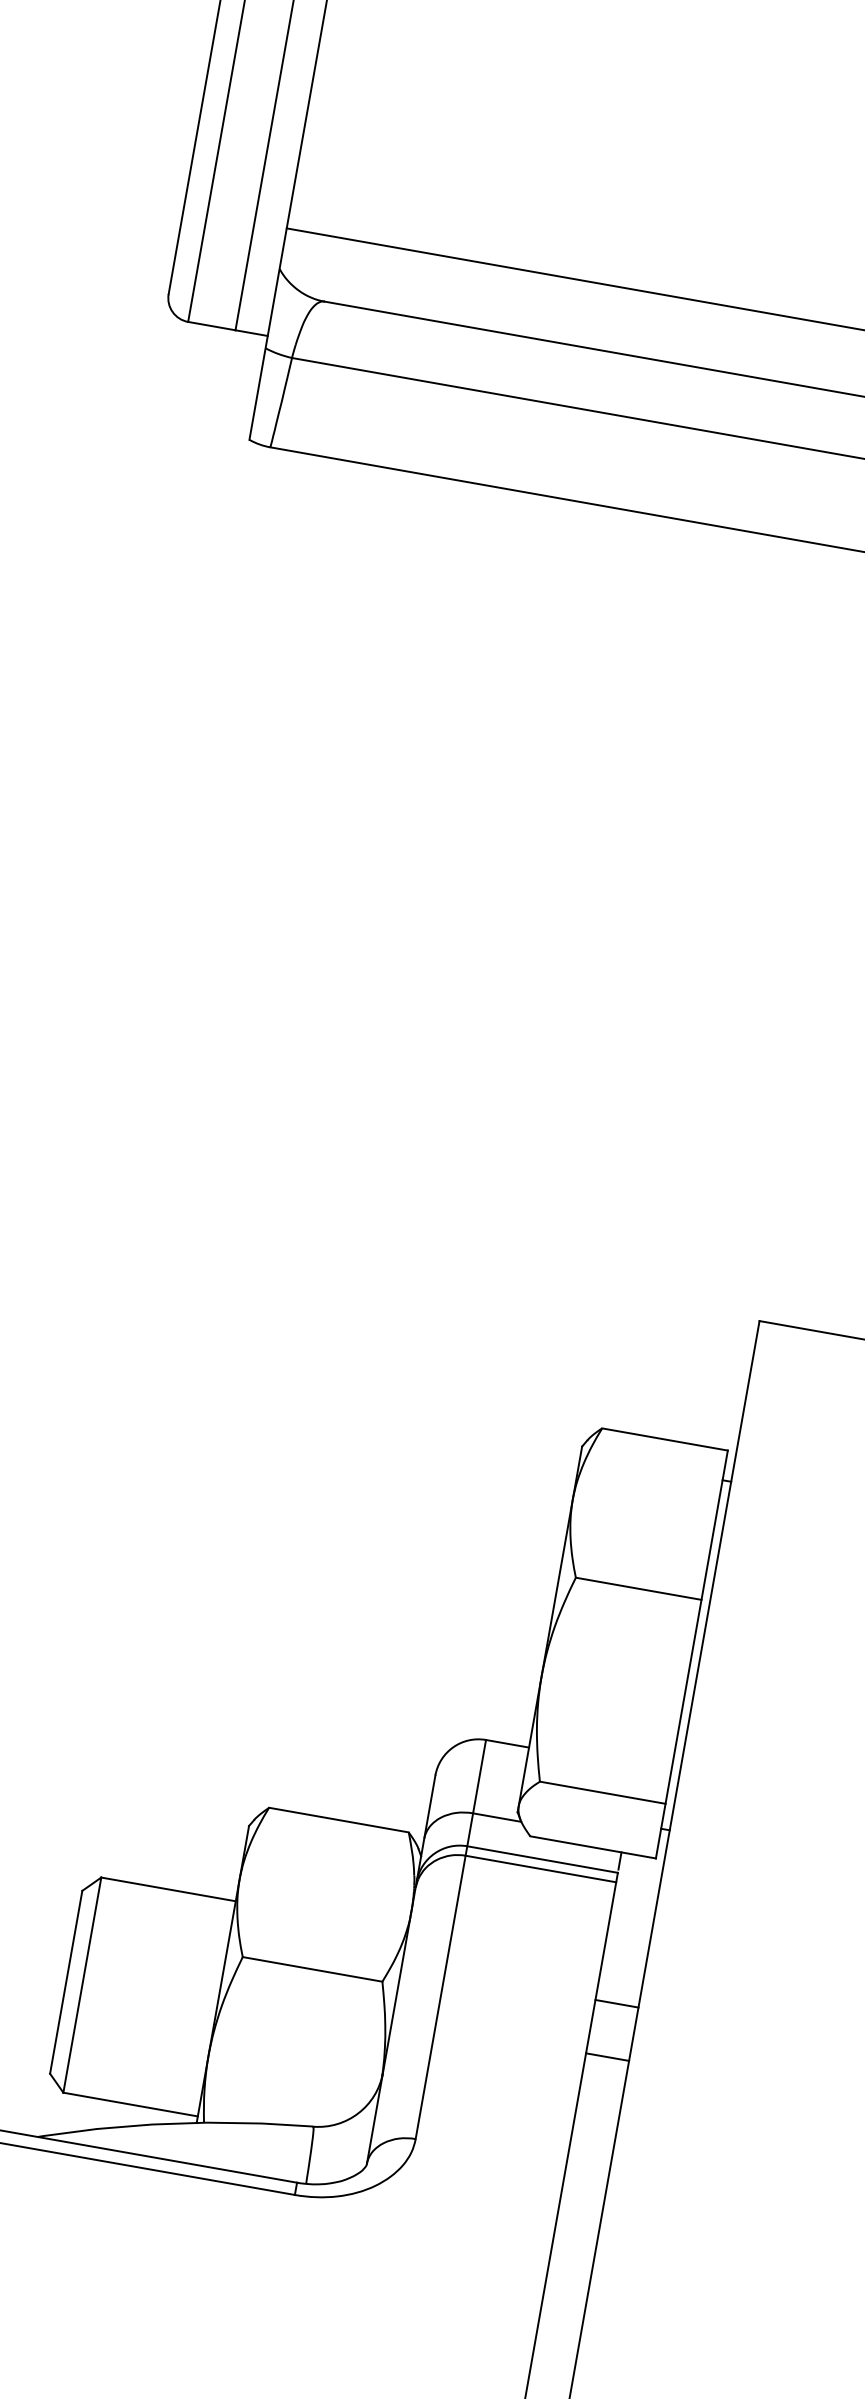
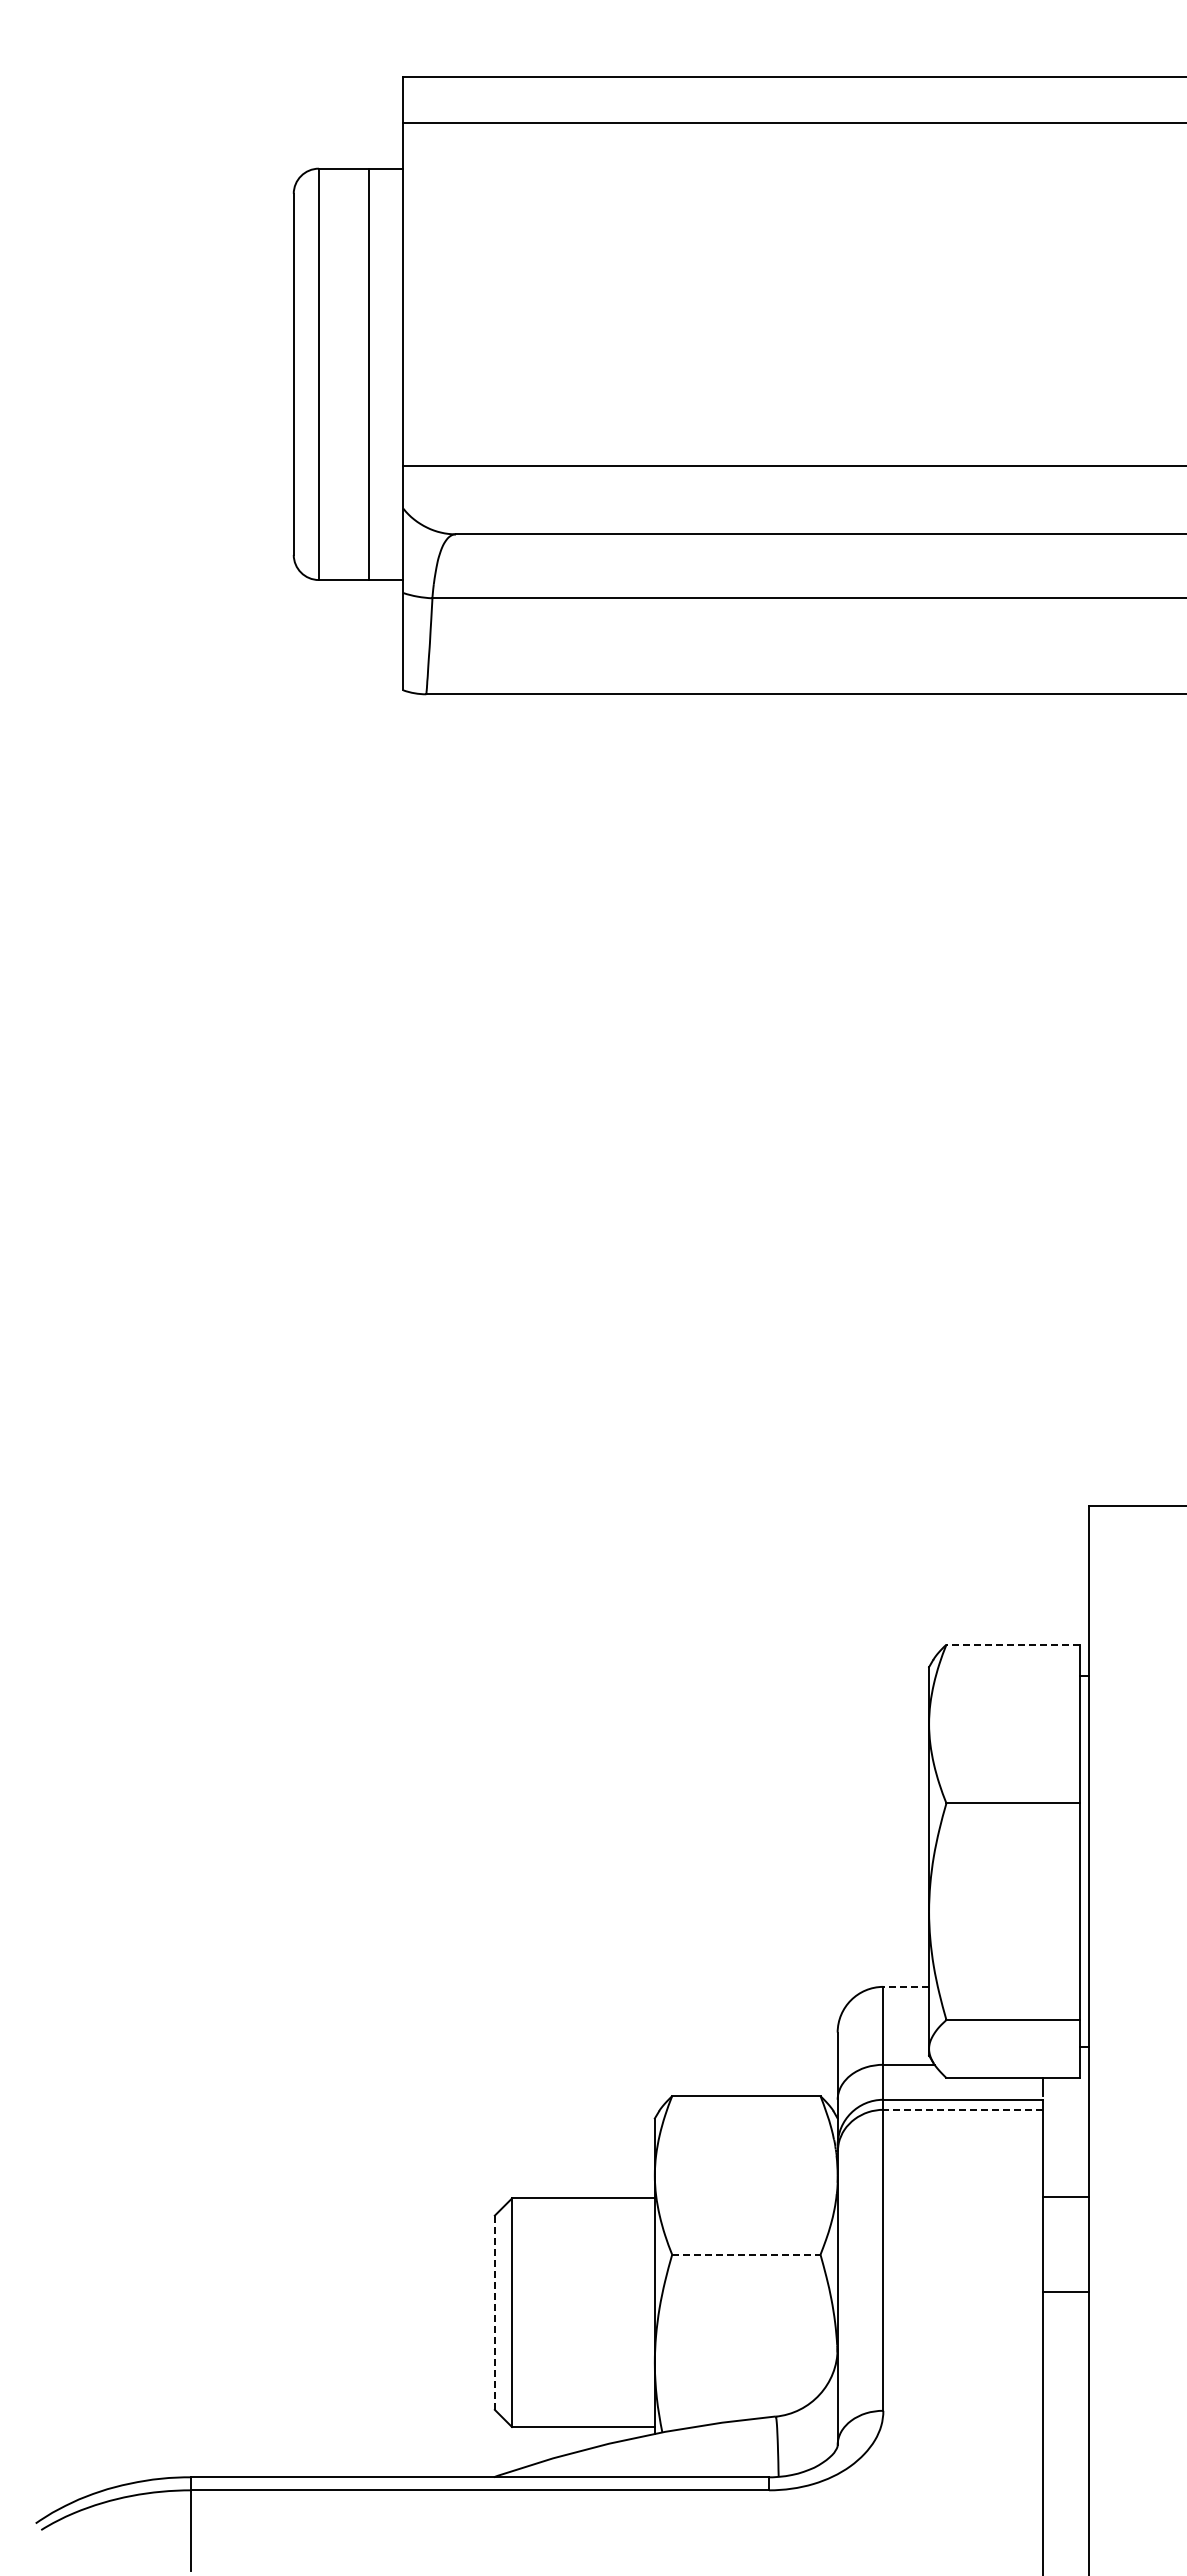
line: (665, 1439) -> (1013, 1644), solid -> dashed
line: (507, 1743) -> (906, 1986), solid -> dashed
line: (541, 1868) -> (963, 2109), solid -> dashed
line: (312, 1969) -> (746, 2254), solid -> dashed
line: (65, 1981) -> (494, 2312), solid -> dashed
line: (617, 2003) -> (1066, 2196), moved

